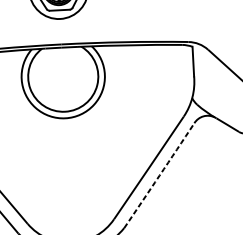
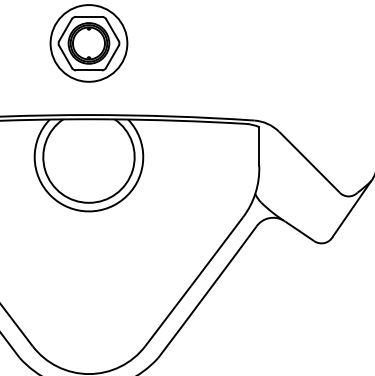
arc: (159, 175) -> (207, 292), dashed -> solid

